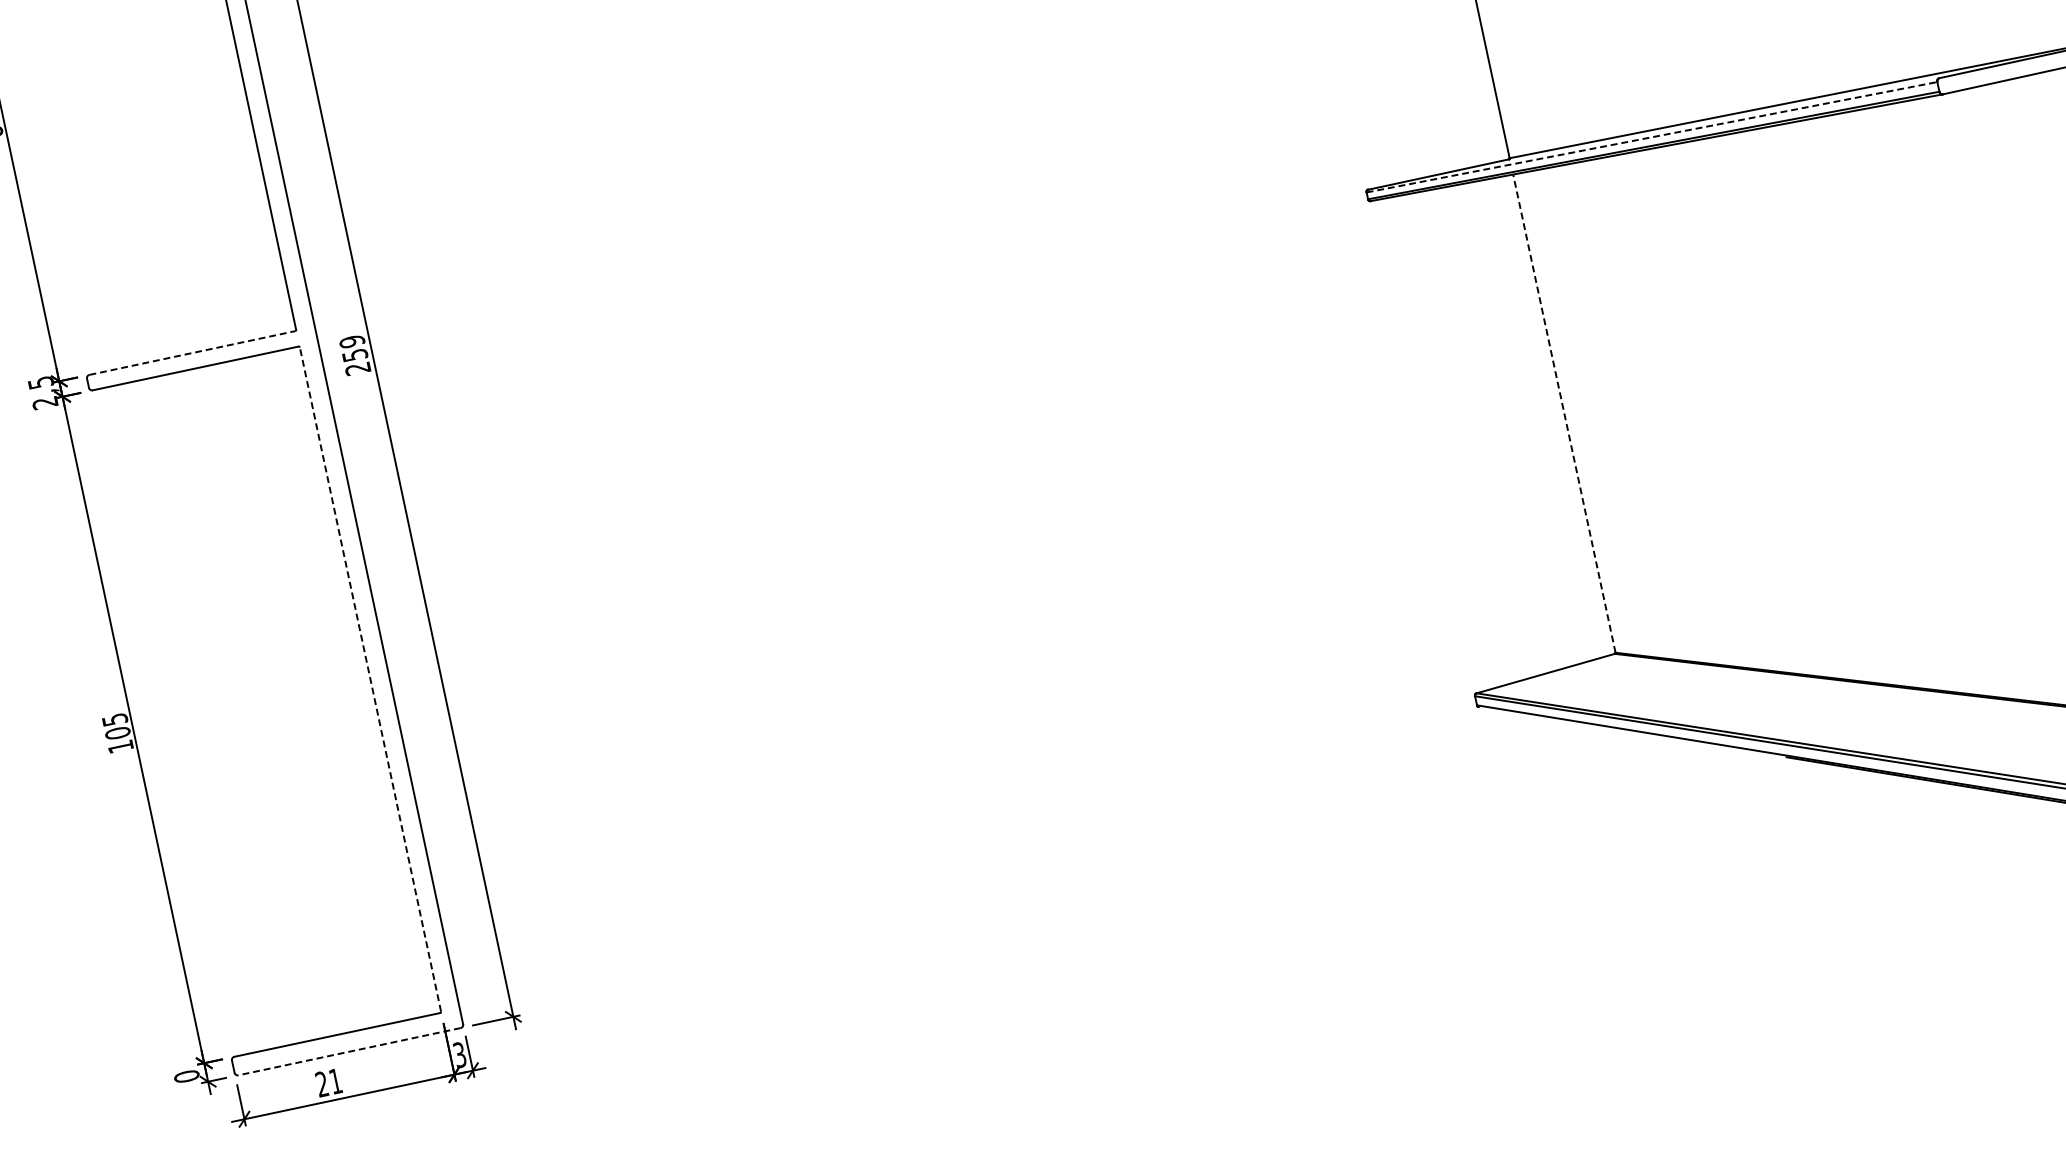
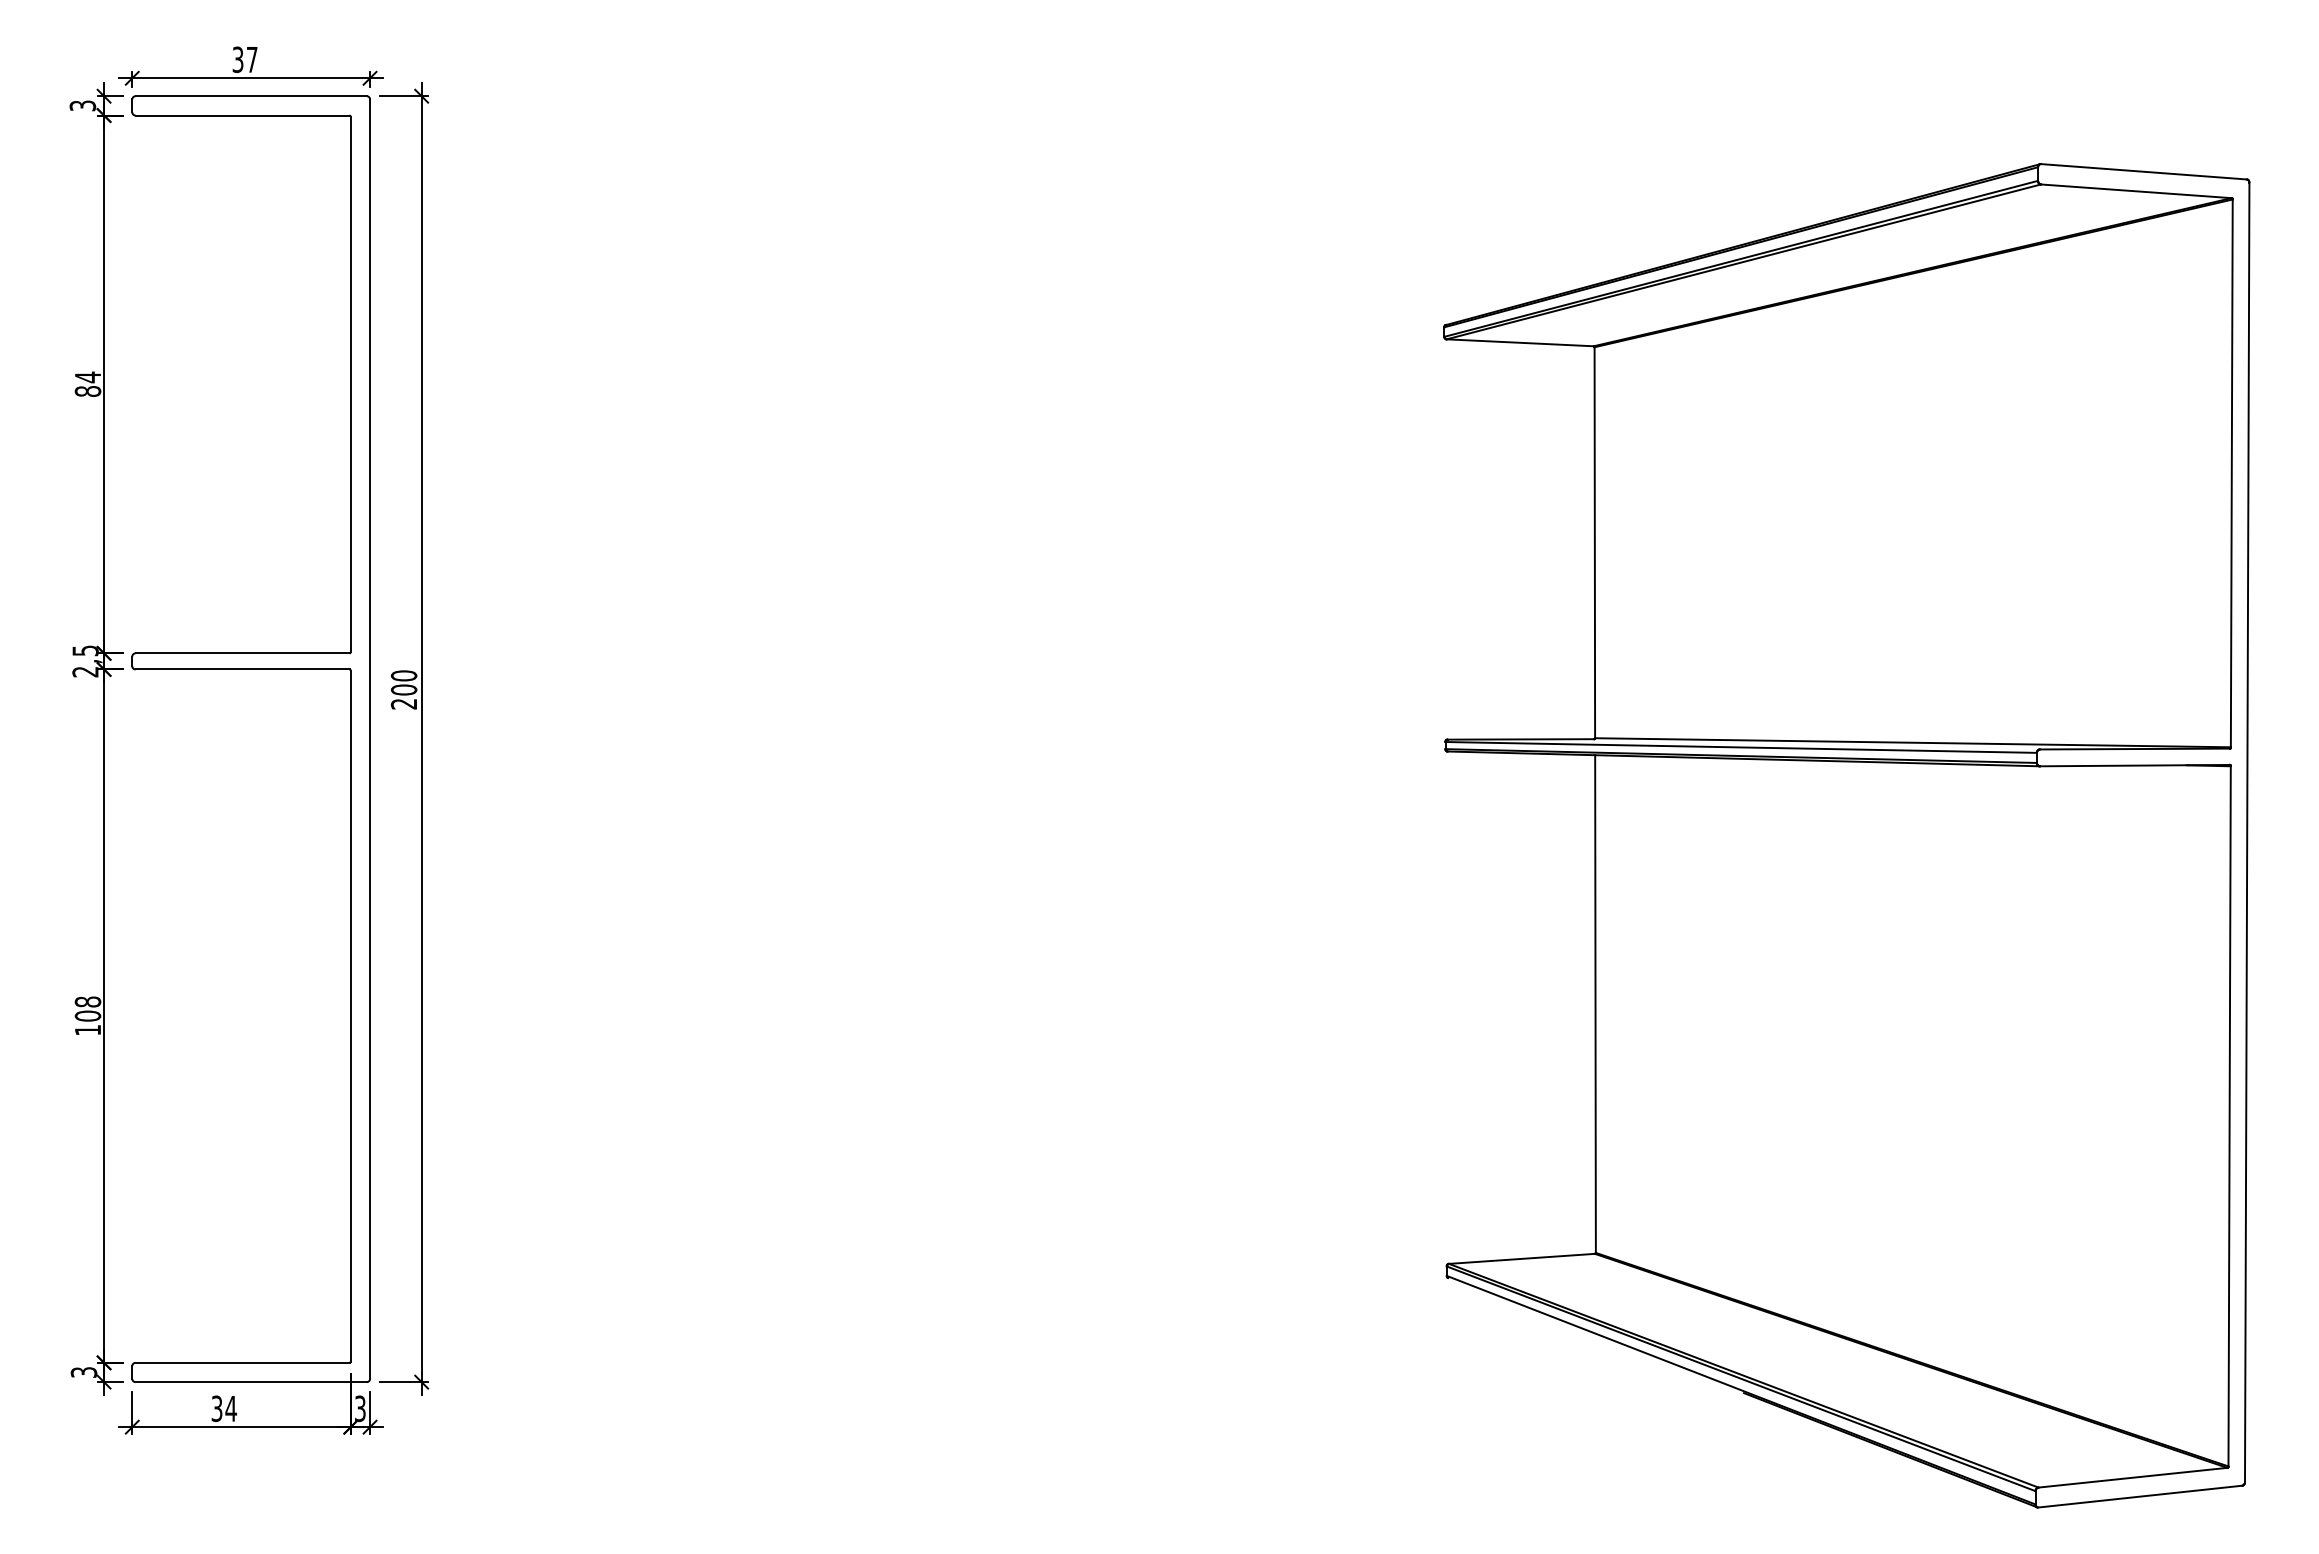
line: (1652, 137) -> (1741, 747), dashed -> solid
text: (352, 348) -> (403, 682), 259 -> 200
line: (192, 353) -> (242, 653), dashed -> solid
line: (1564, 414) -> (1595, 1004), dashed -> solid
line: (370, 679) -> (350, 1015), dashed -> solid
text: (114, 719) -> (87, 1001), 105 -> 108
line: (349, 1051) -> (251, 1382), dashed -> solid
text: (186, 1076) -> (83, 1372), 0 -> 3
text: (328, 1083) -> (223, 1409), 21 -> 34

